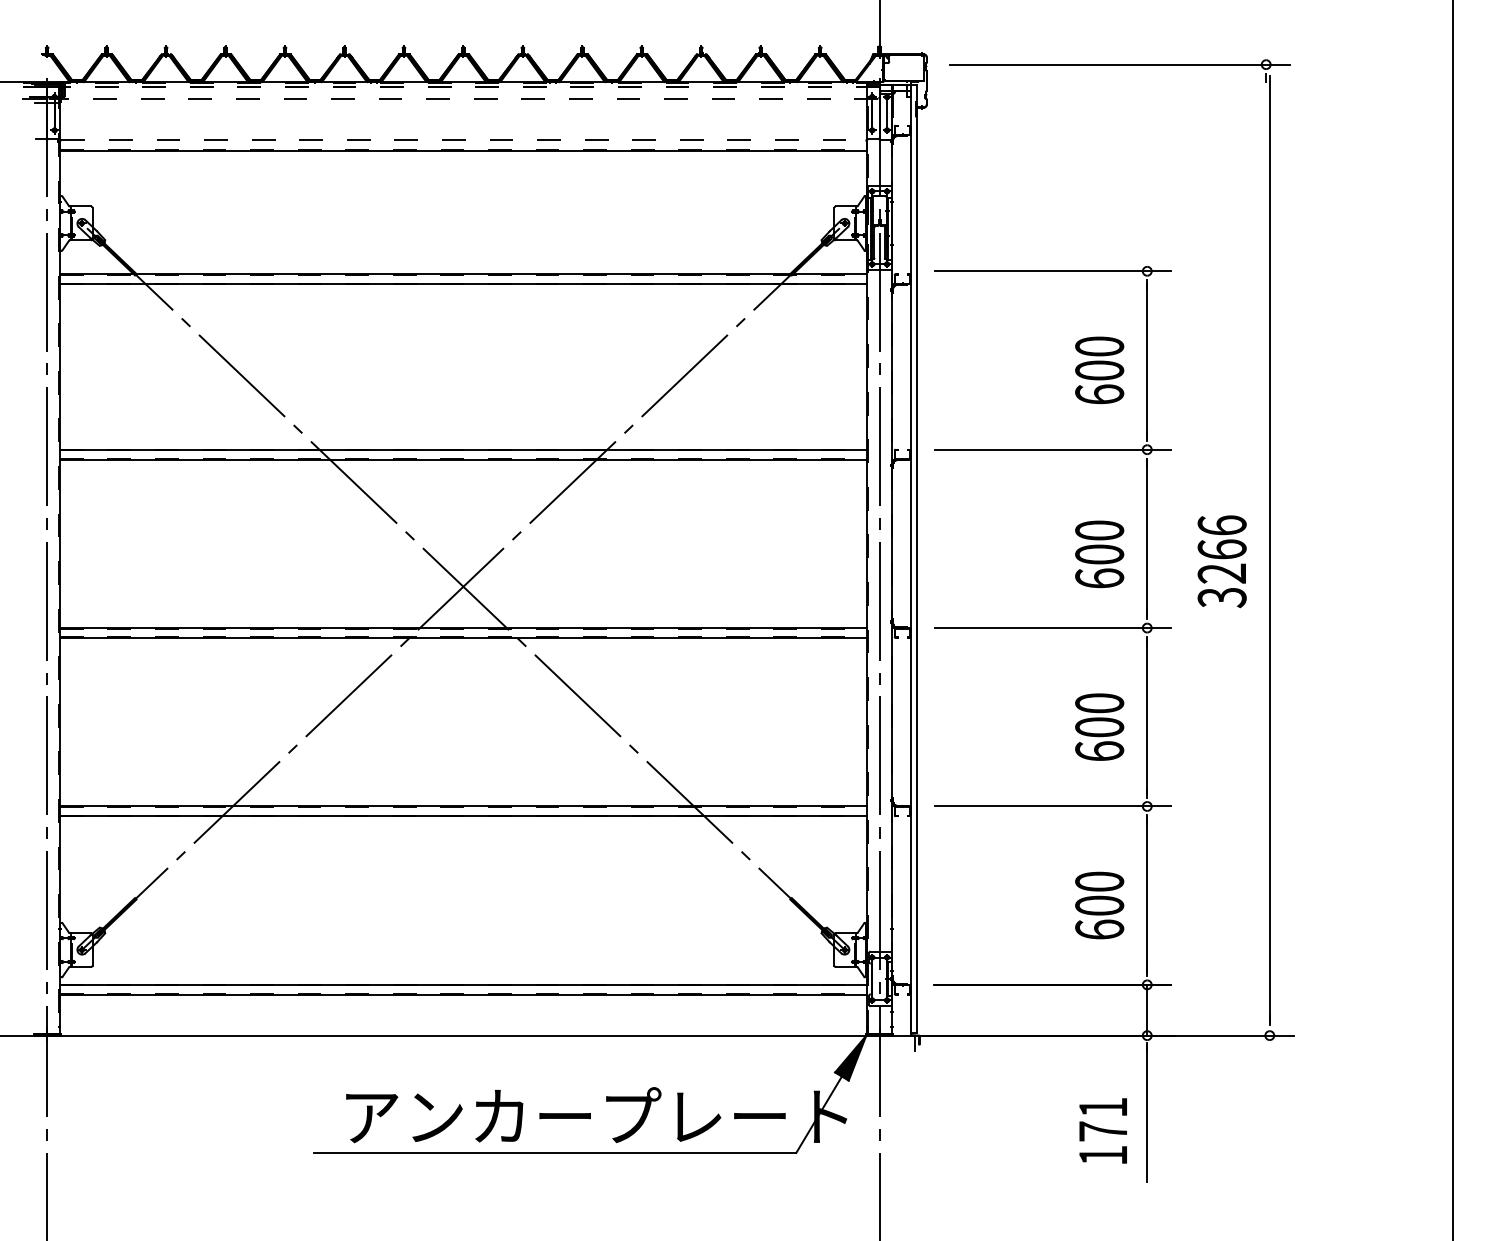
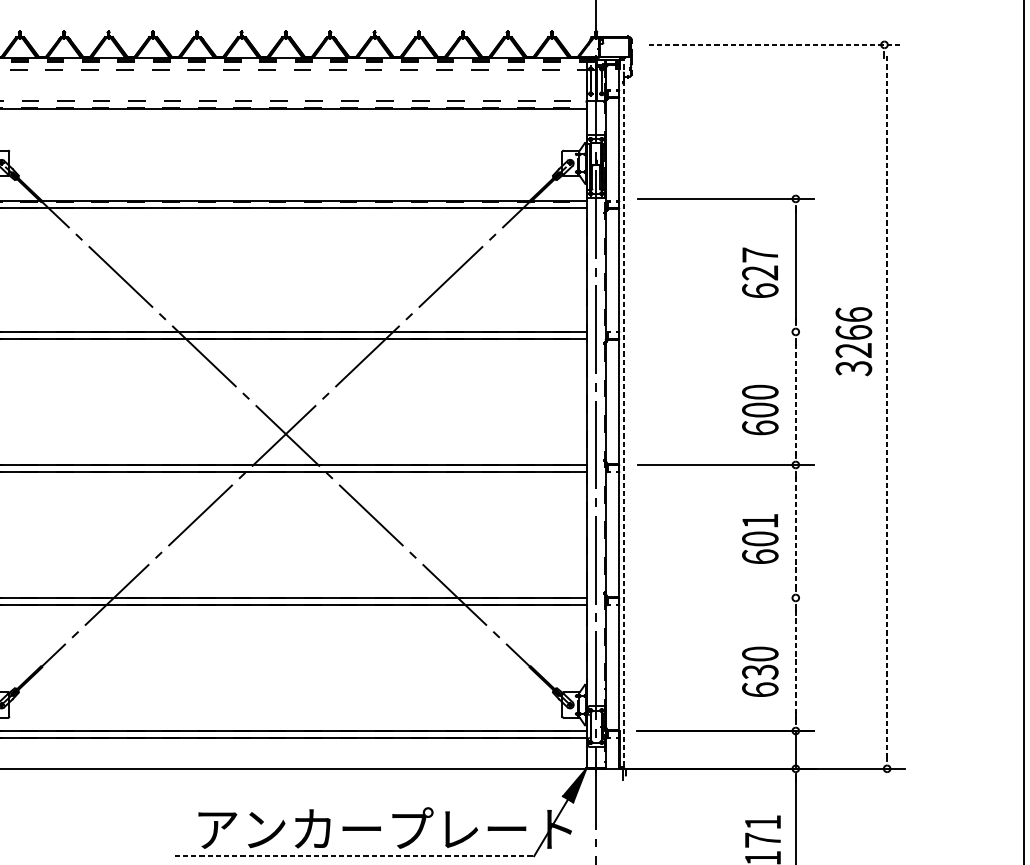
line: (1120, 64) -> (775, 44), solid -> dashed
text: (1099, 358) -> (760, 263), 600 -> 627
line: (1053, 449) -> (725, 331), removed
line: (1147, 538) -> (795, 398), solid -> dashed
line: (1269, 549) -> (886, 406), solid -> dashed
line: (916, 558) -> (623, 413), solid -> dashed
text: (1221, 561) -> (853, 341), moved
text: (1099, 703) -> (760, 521), 600 -> 601
line: (1147, 716) -> (795, 530), solid -> dashed
line: (1053, 806) -> (725, 597), removed
line: (1147, 895) -> (795, 664), solid -> dashed
text: (1099, 905) -> (760, 671), 600 -> 630
line: (555, 1152) -> (354, 855), solid -> dashed

